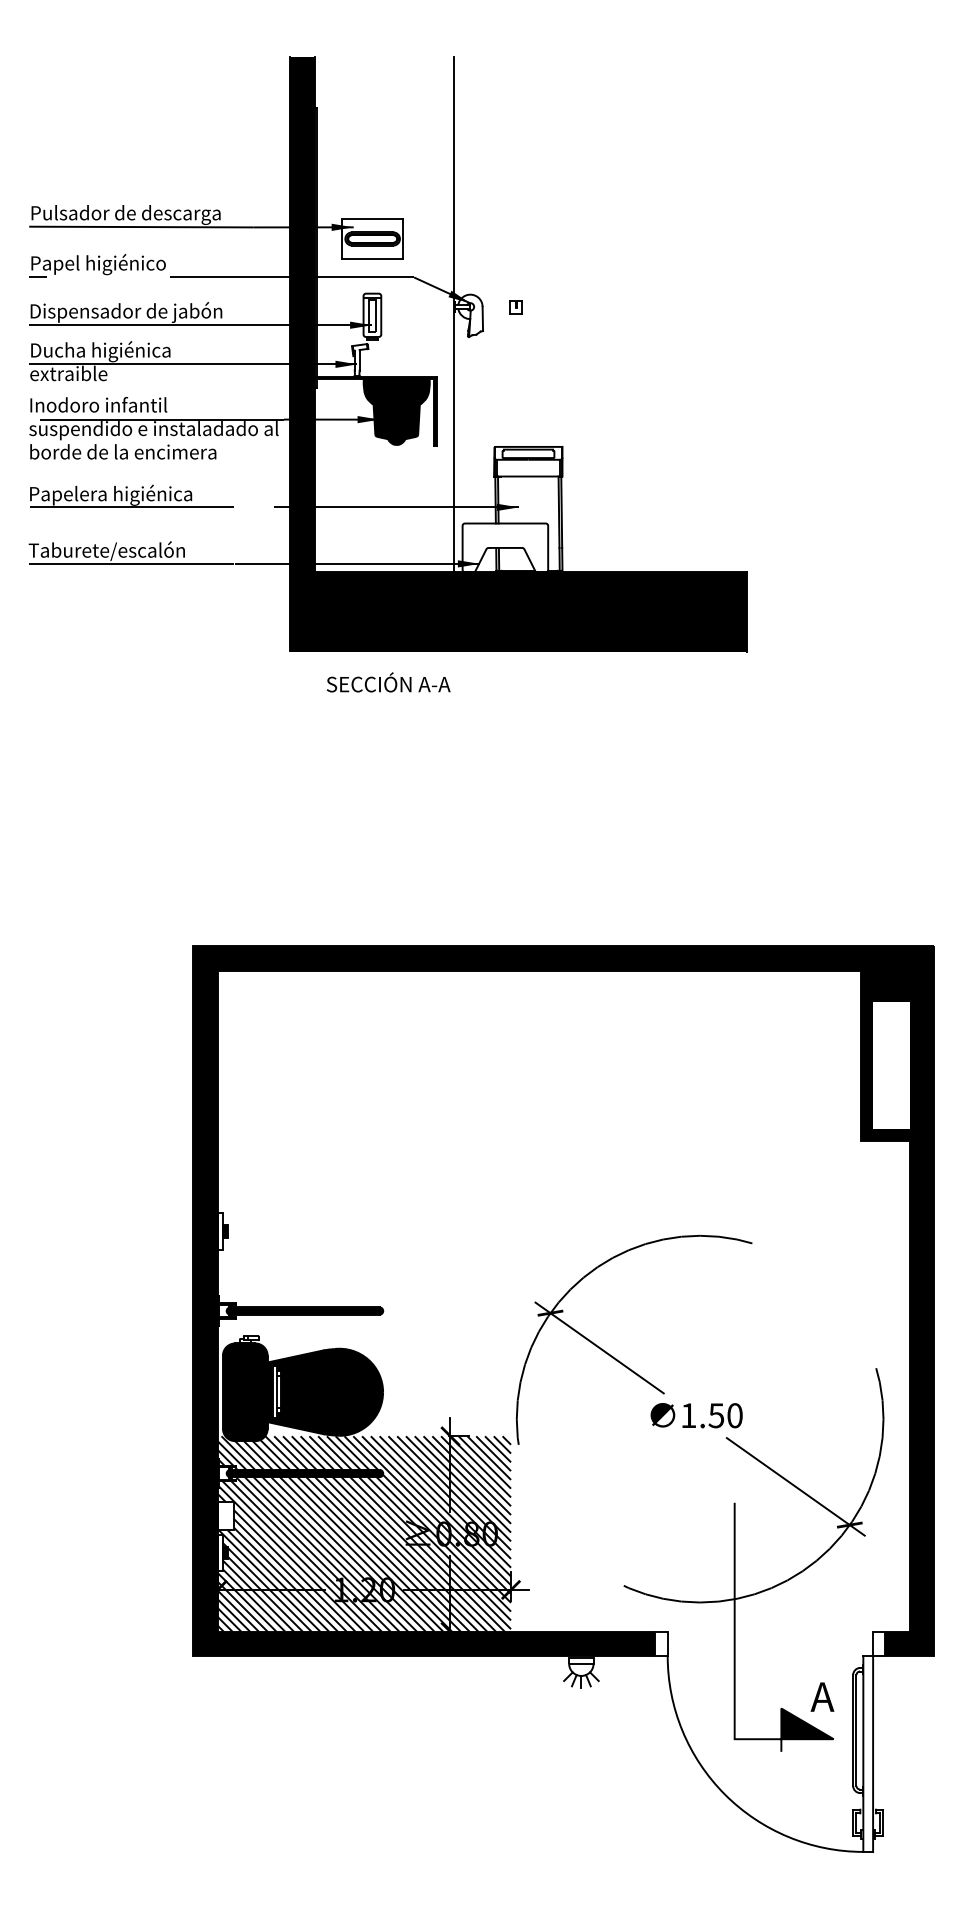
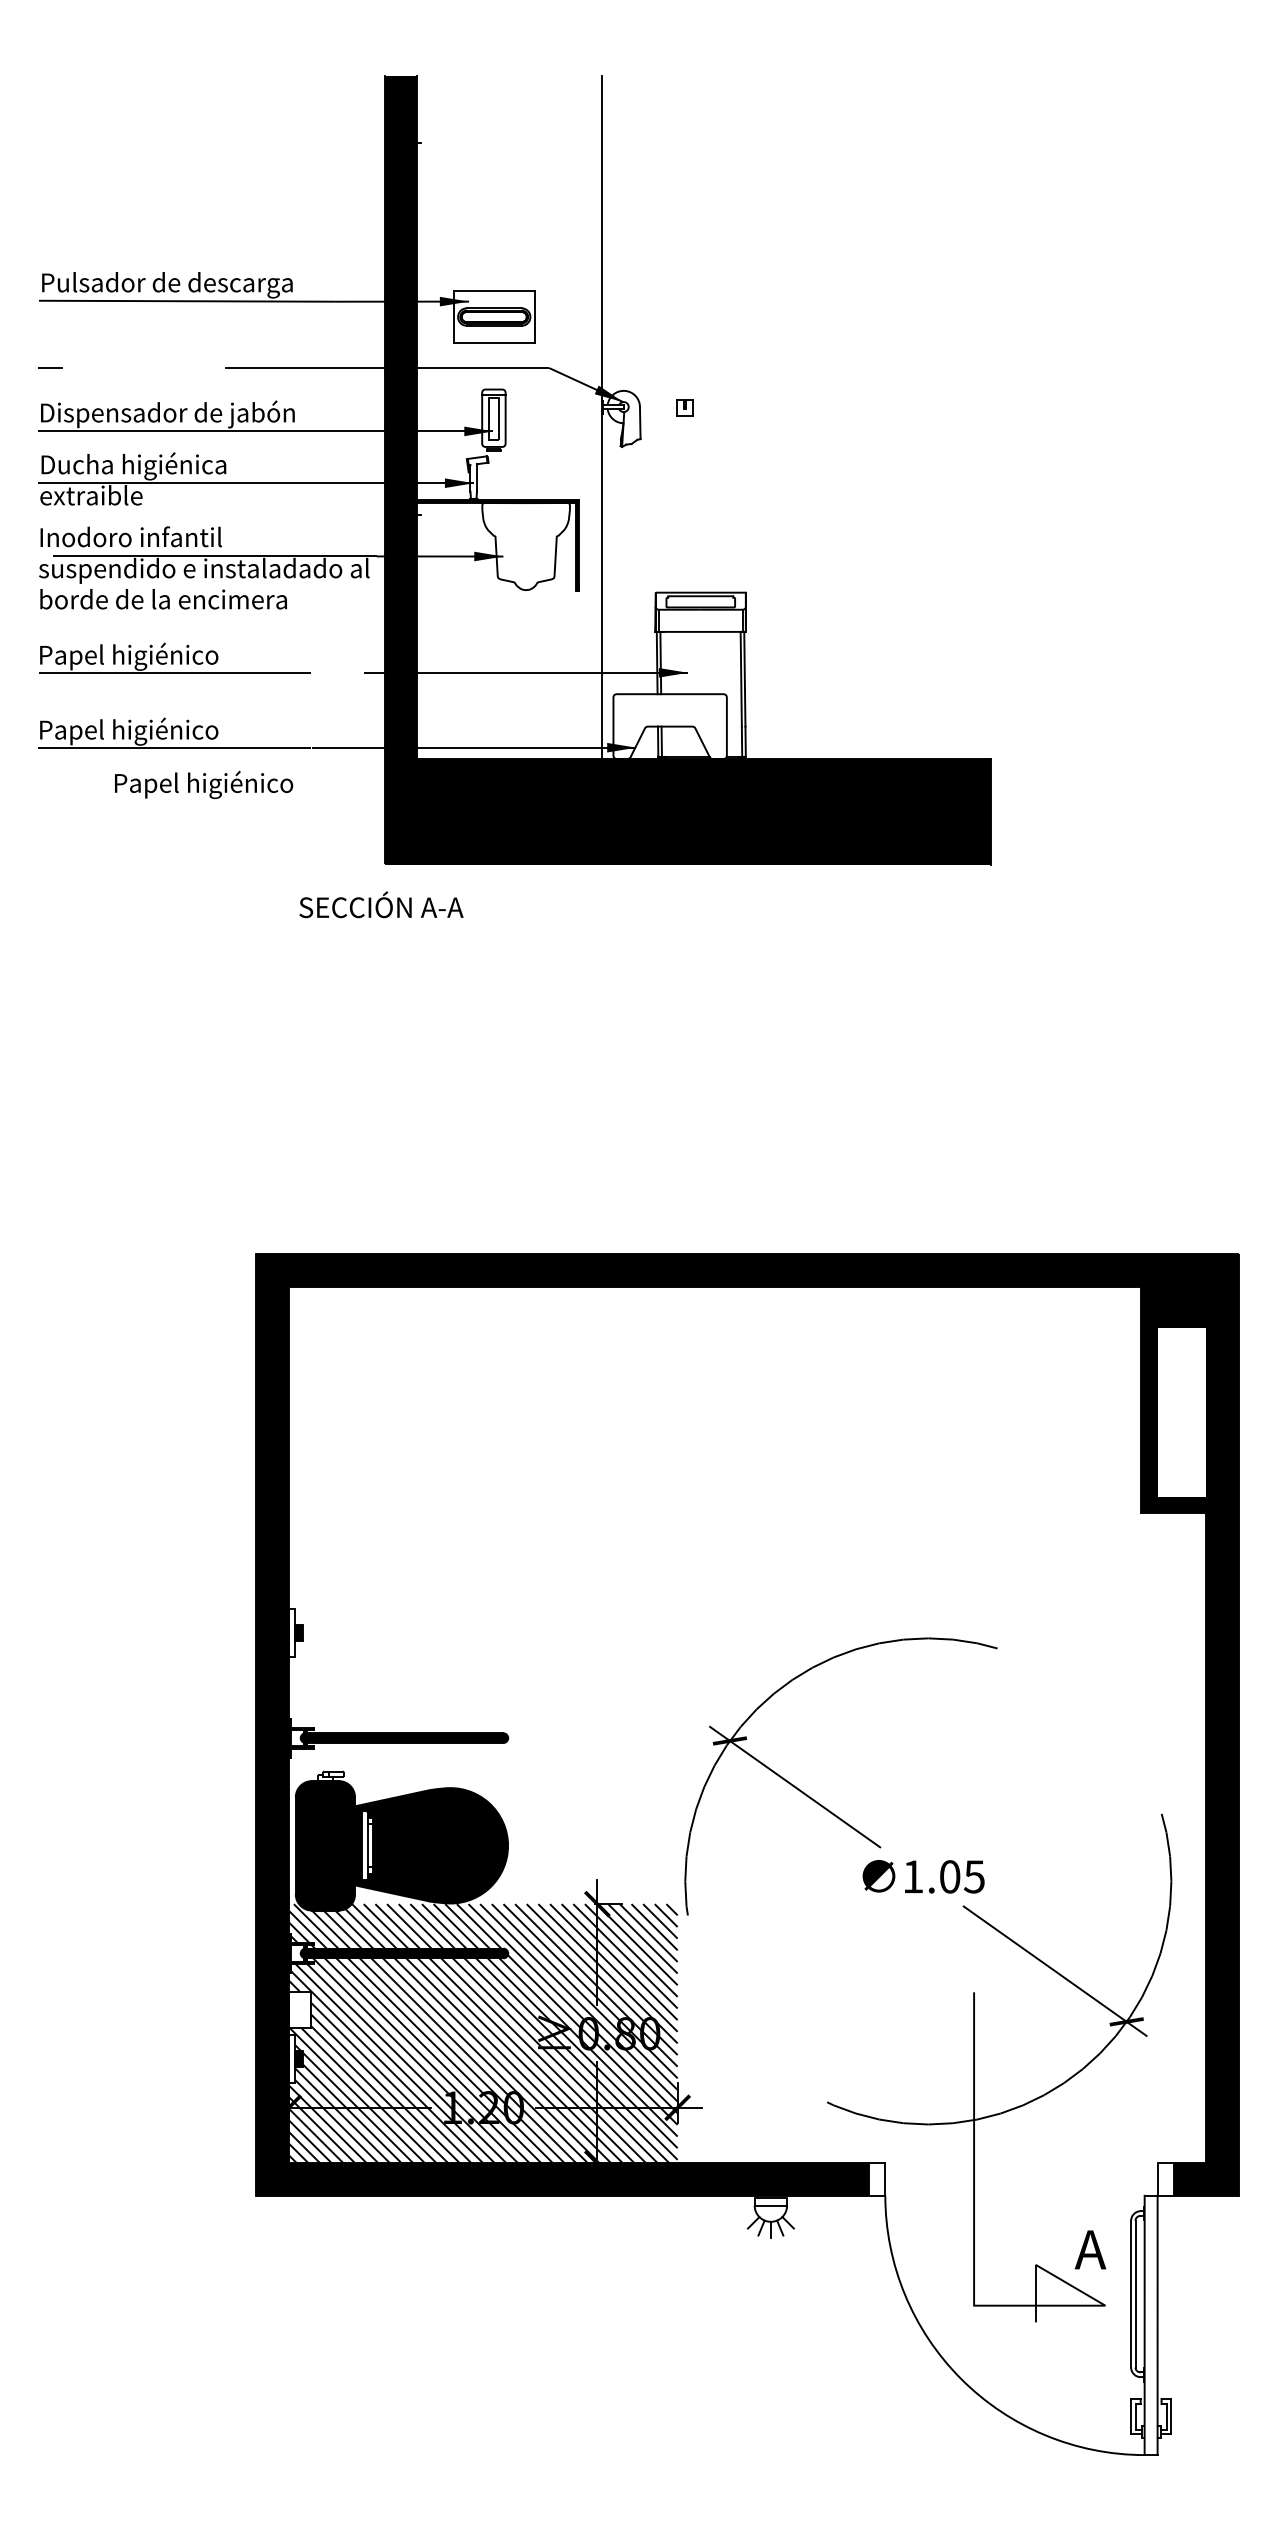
line: (317, 247) -> (420, 328), removed
text: (99, 264) -> (204, 784), moved
fill: (396, 412) -> (525, 546), removed
text: (135, 495) -> (180, 656), Papelera higiénica -> Papel higiénico
text: (106, 551) -> (141, 731), Taburete/escalón -> Papel higiénico
text: (388, 682) -> (381, 904), moved
text: (725, 1415) -> (961, 1876), 1.50 -> 1.05
fill: (807, 1723) -> (1070, 2284), removed

